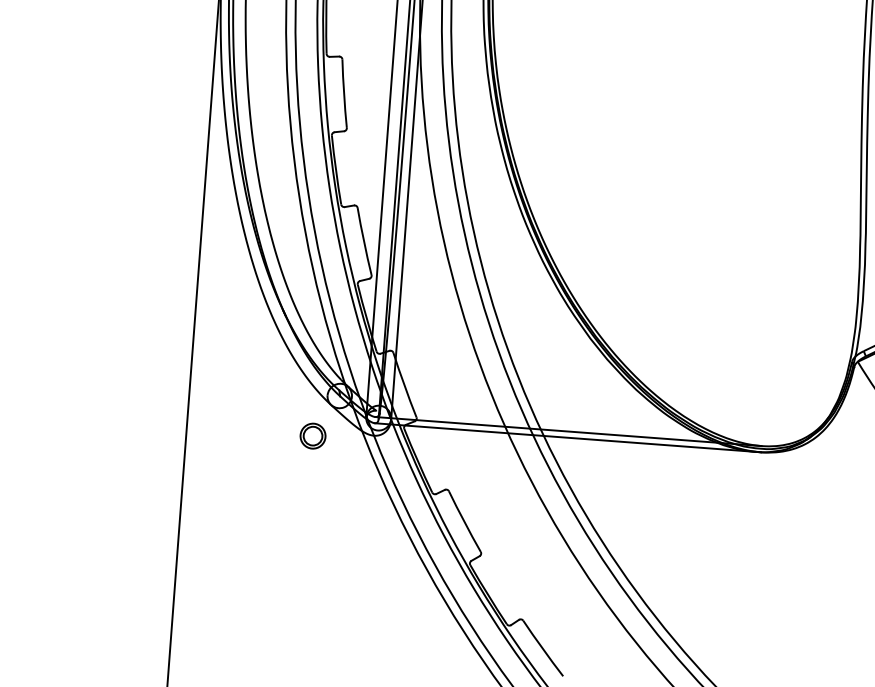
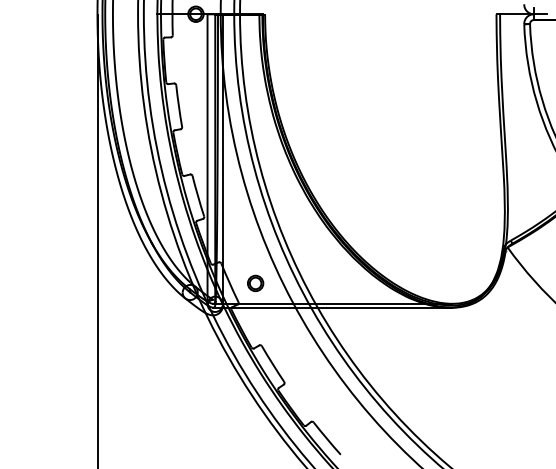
part: (312, 436) -> (255, 283), moved

